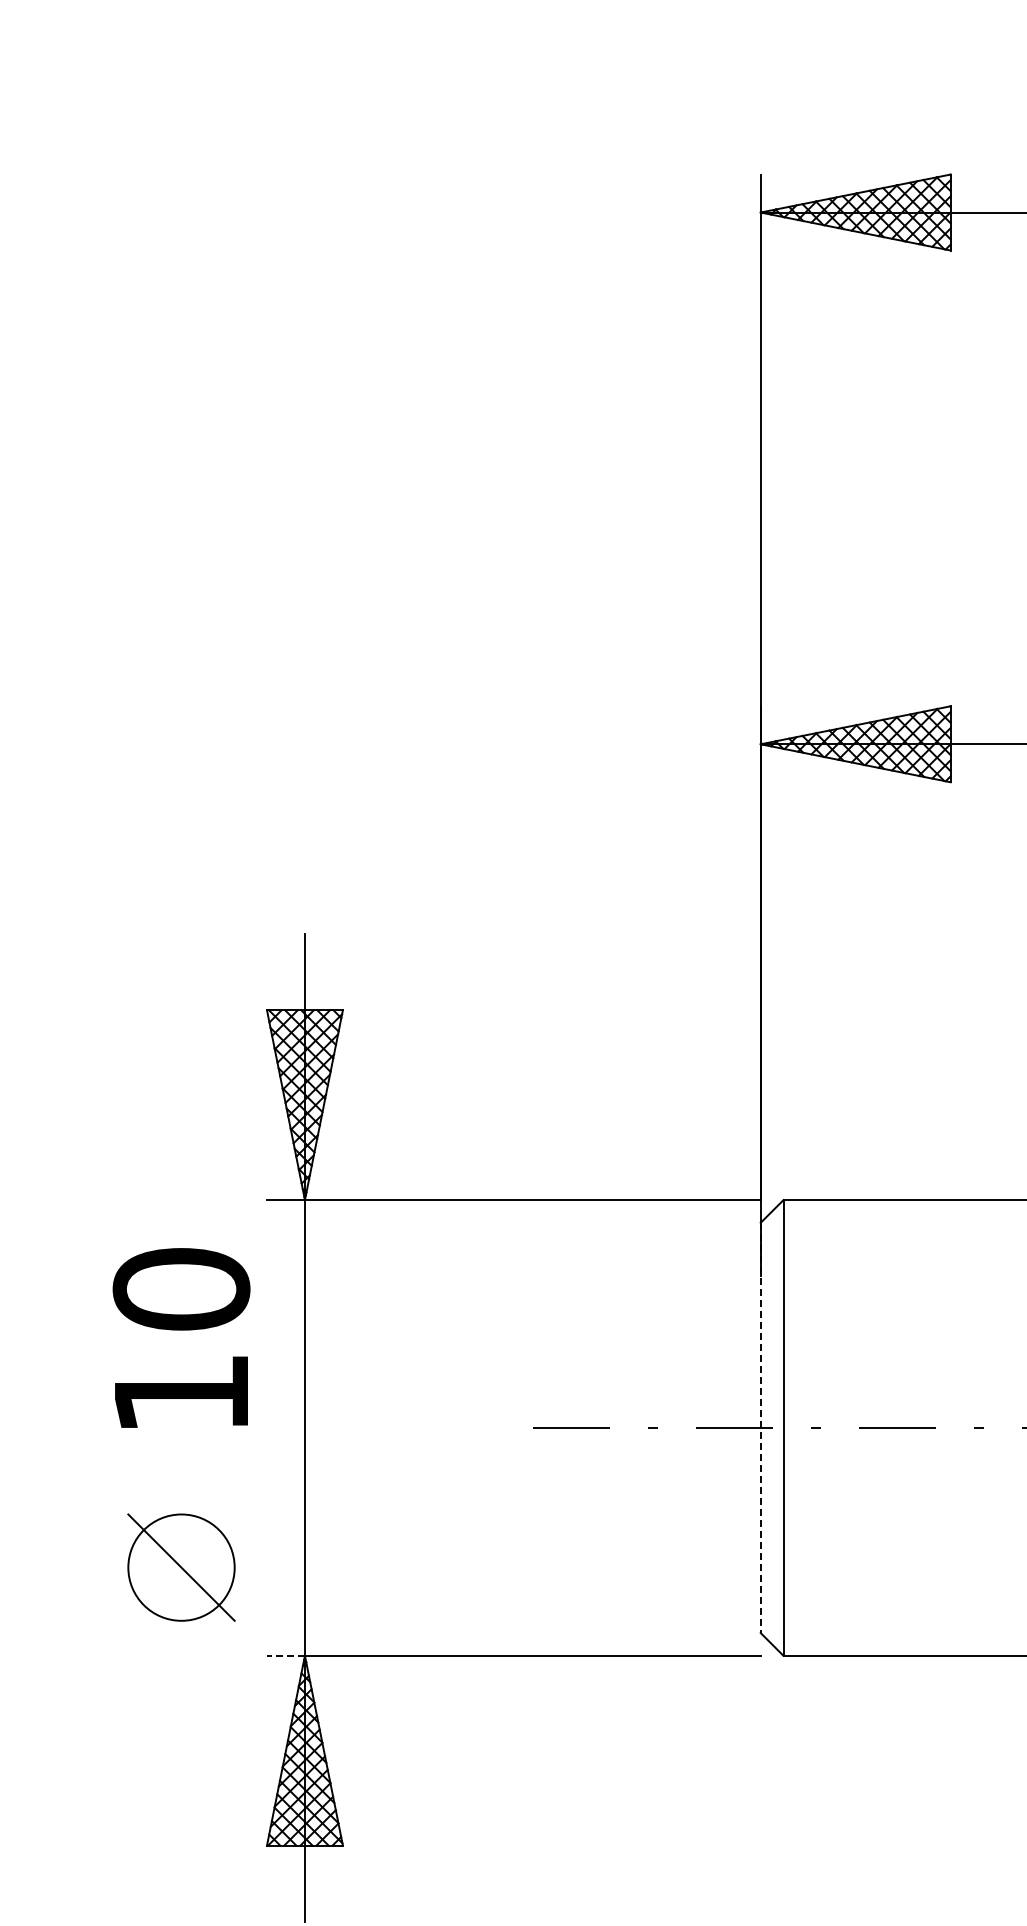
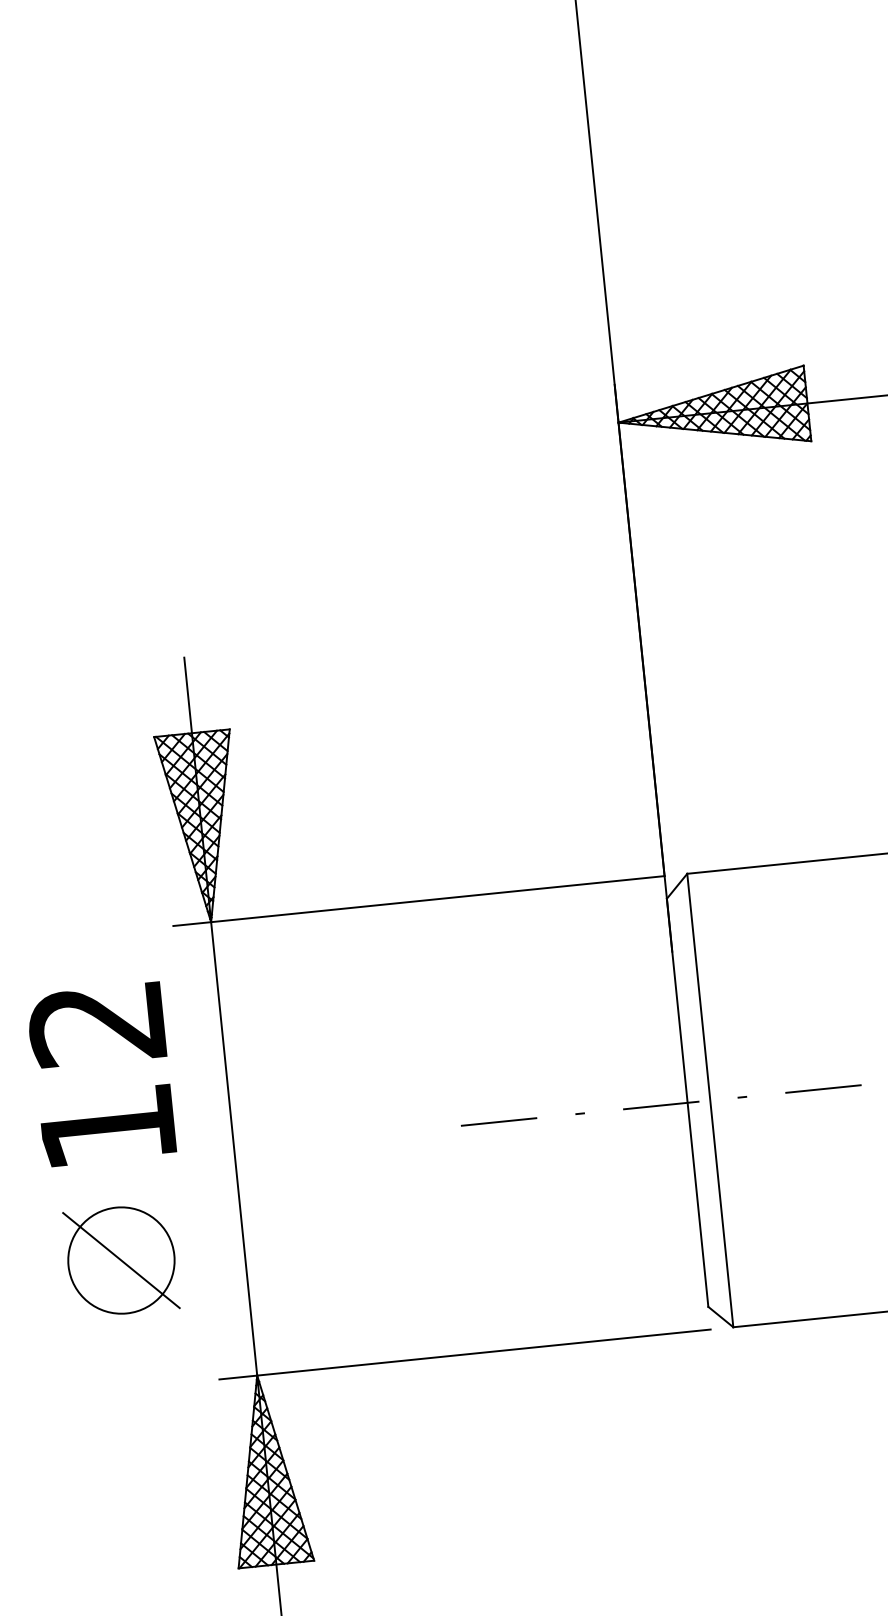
text: (181, 1289) -> (97, 1023), 10 -> 12
line: (760, 1428) -> (687, 1103), dashed -> solid
part: (181, 1567) -> (121, 1260), moved
line: (285, 1655) -> (237, 1377), dashed -> solid

